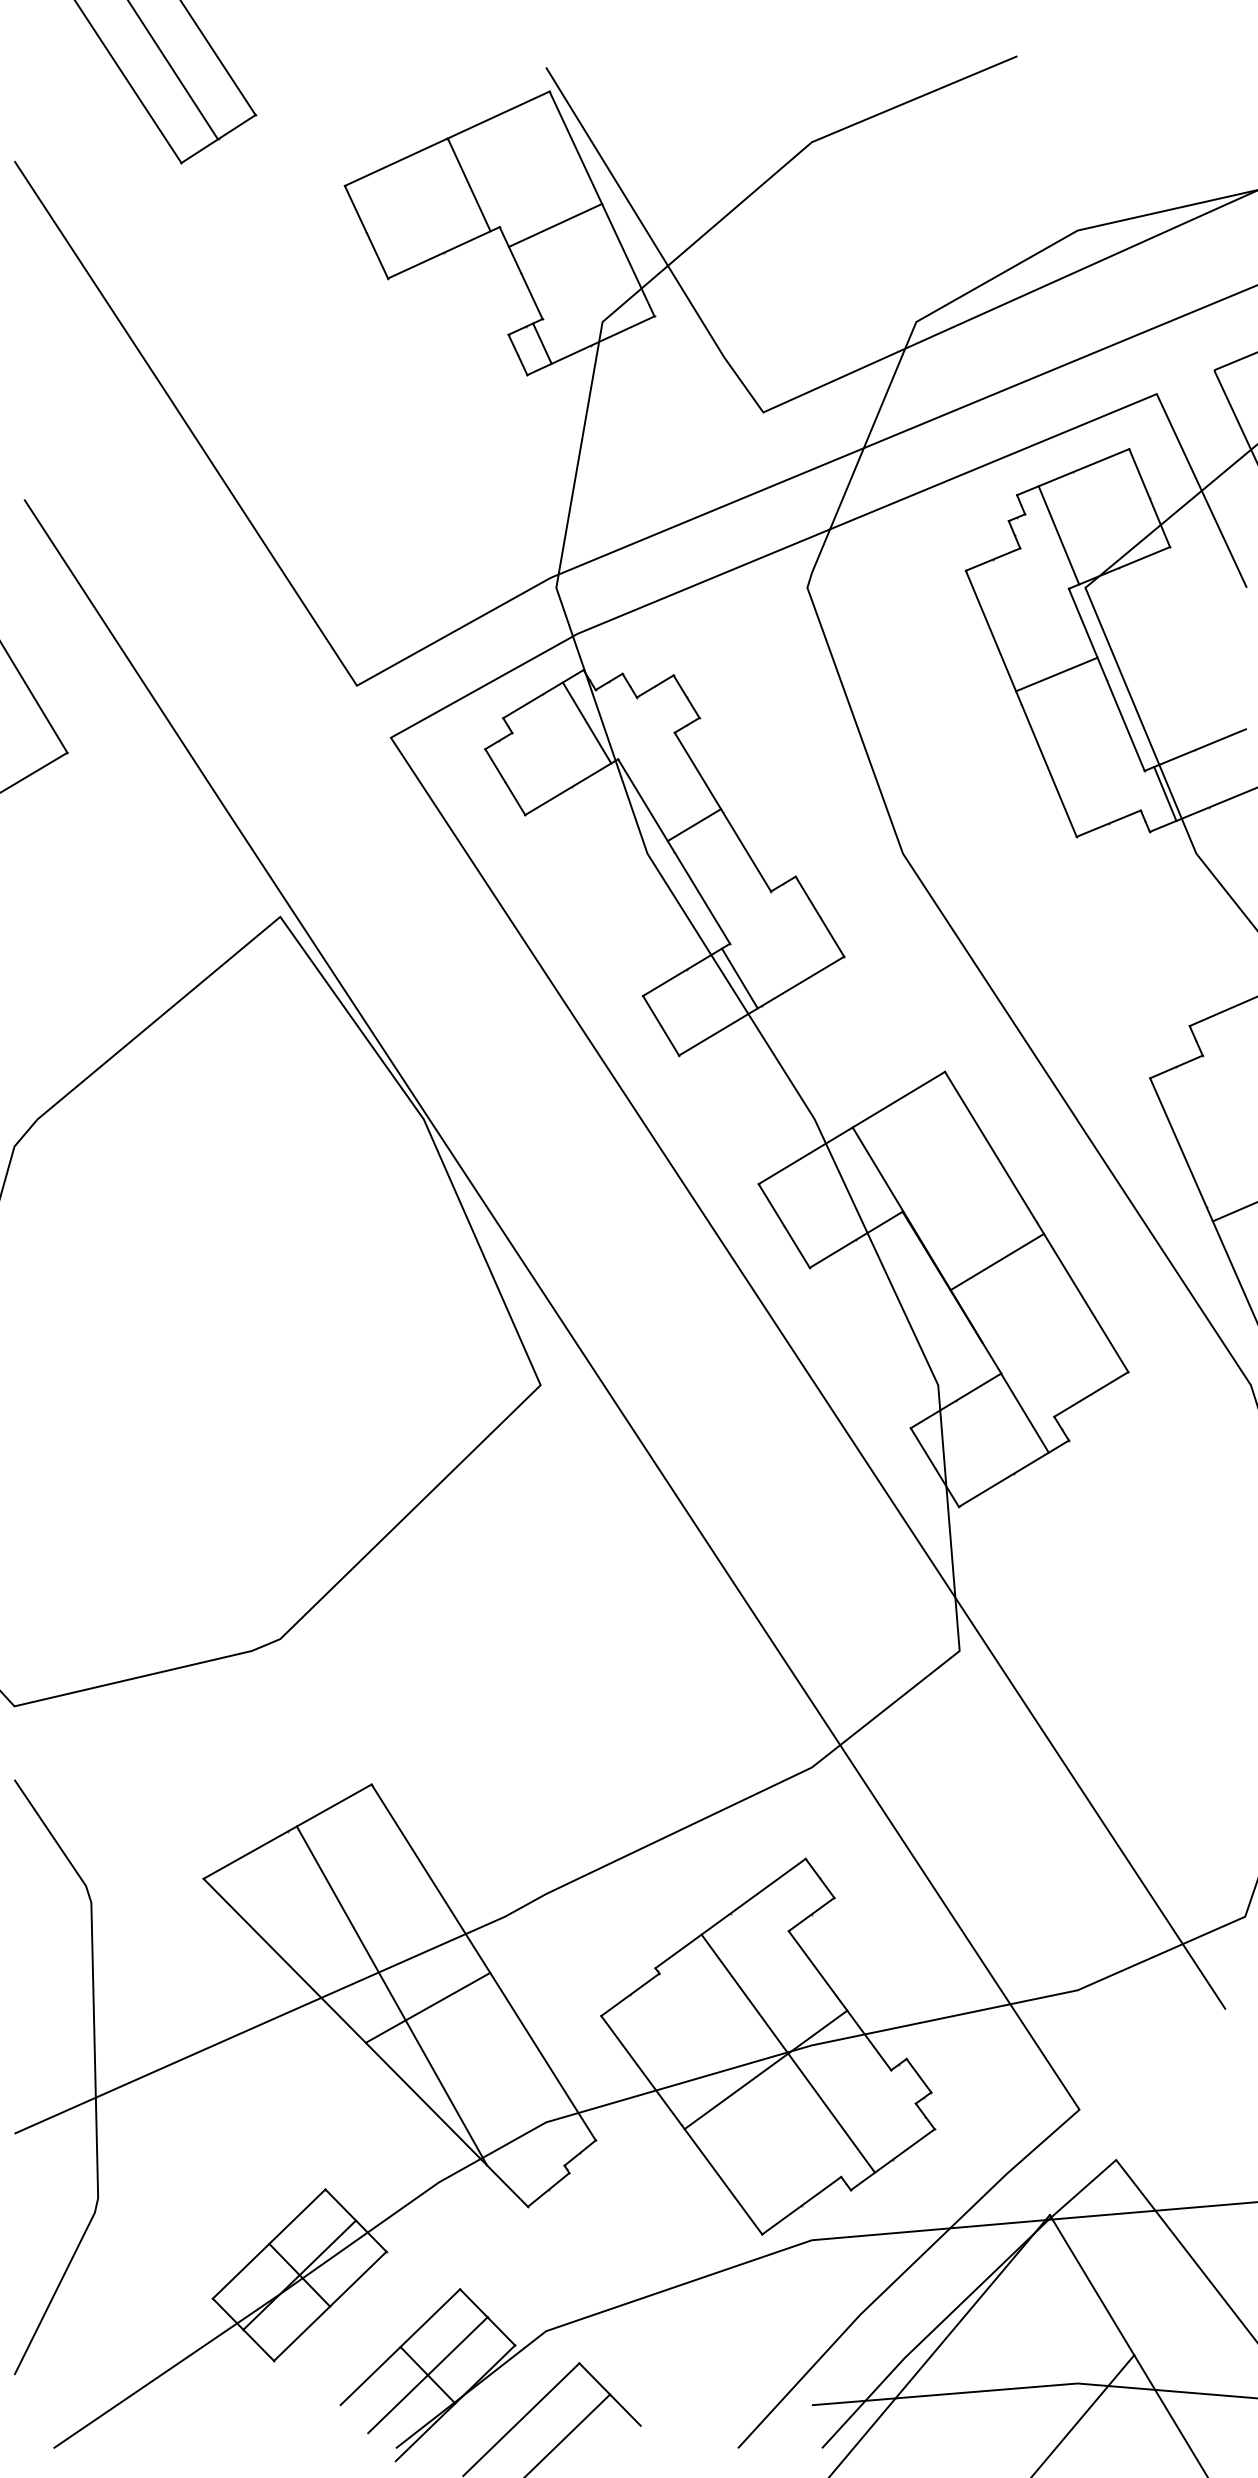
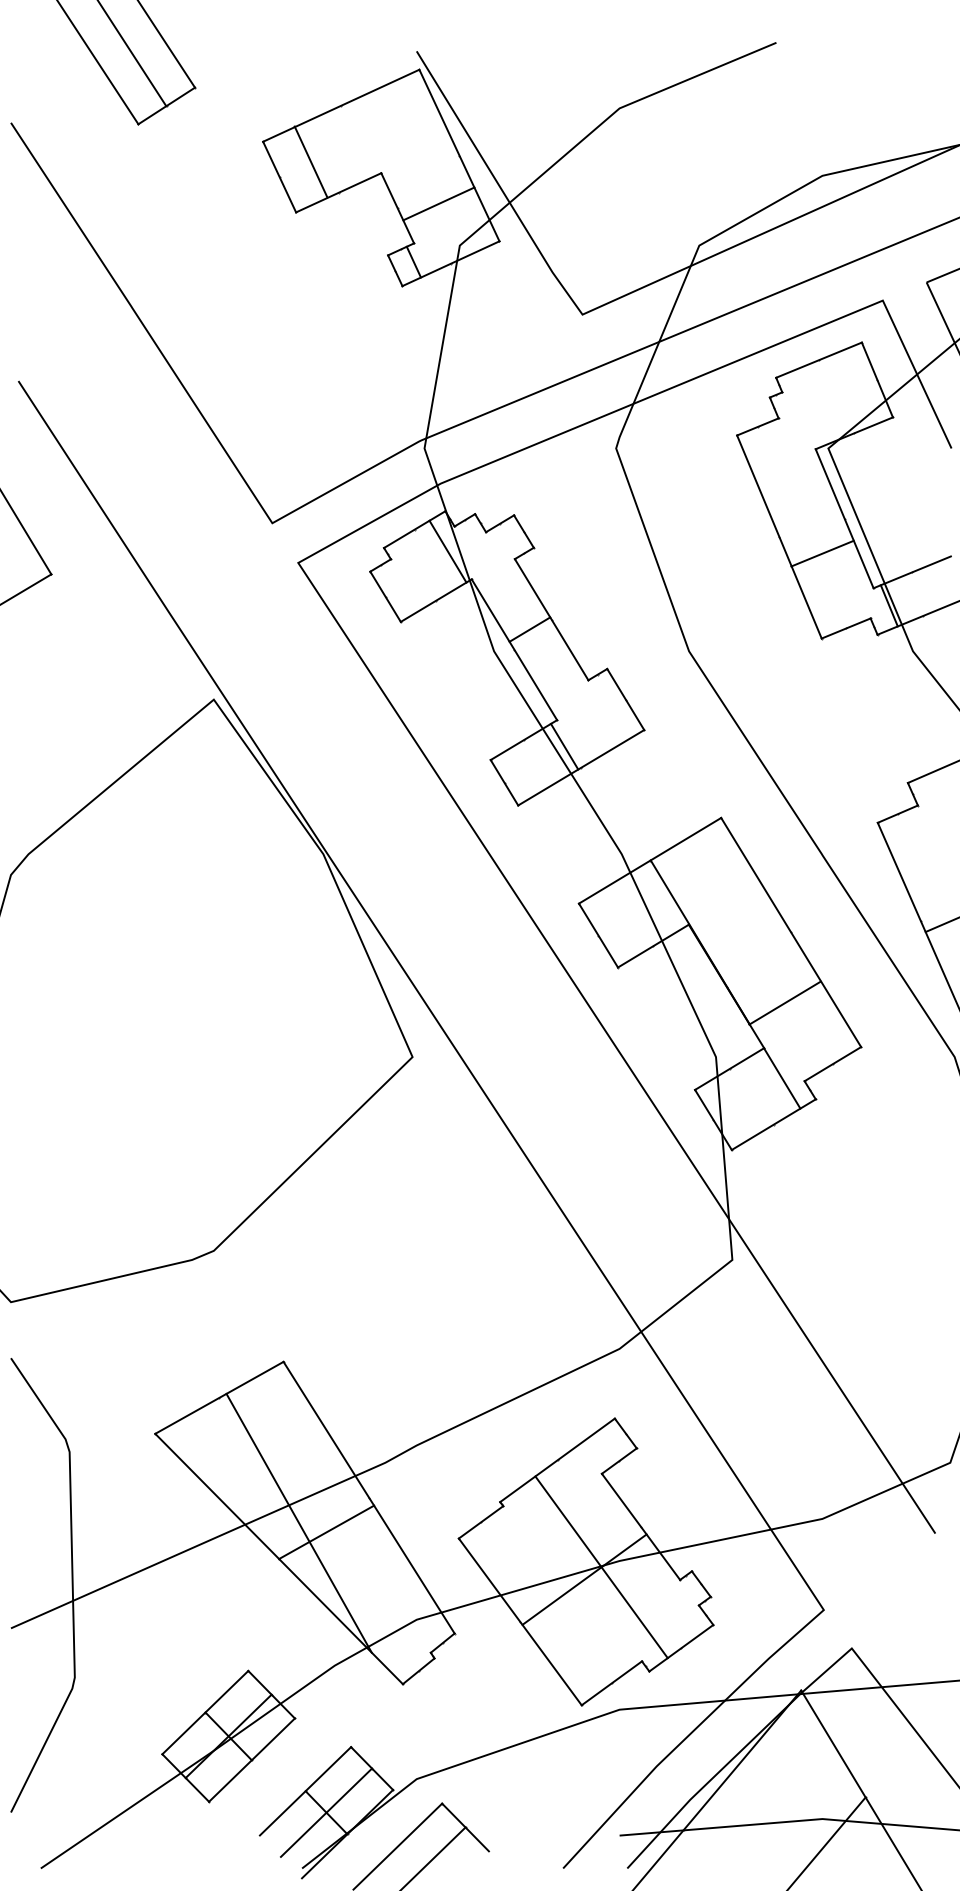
line: (468, 184) -> (310, 161), moved
line: (554, 224) -> (438, 203), moved
line: (1058, 535) -> (807, 408), removed
line: (1056, 674) -> (822, 553), moved
line: (996, 1261) -> (784, 1002), moved

